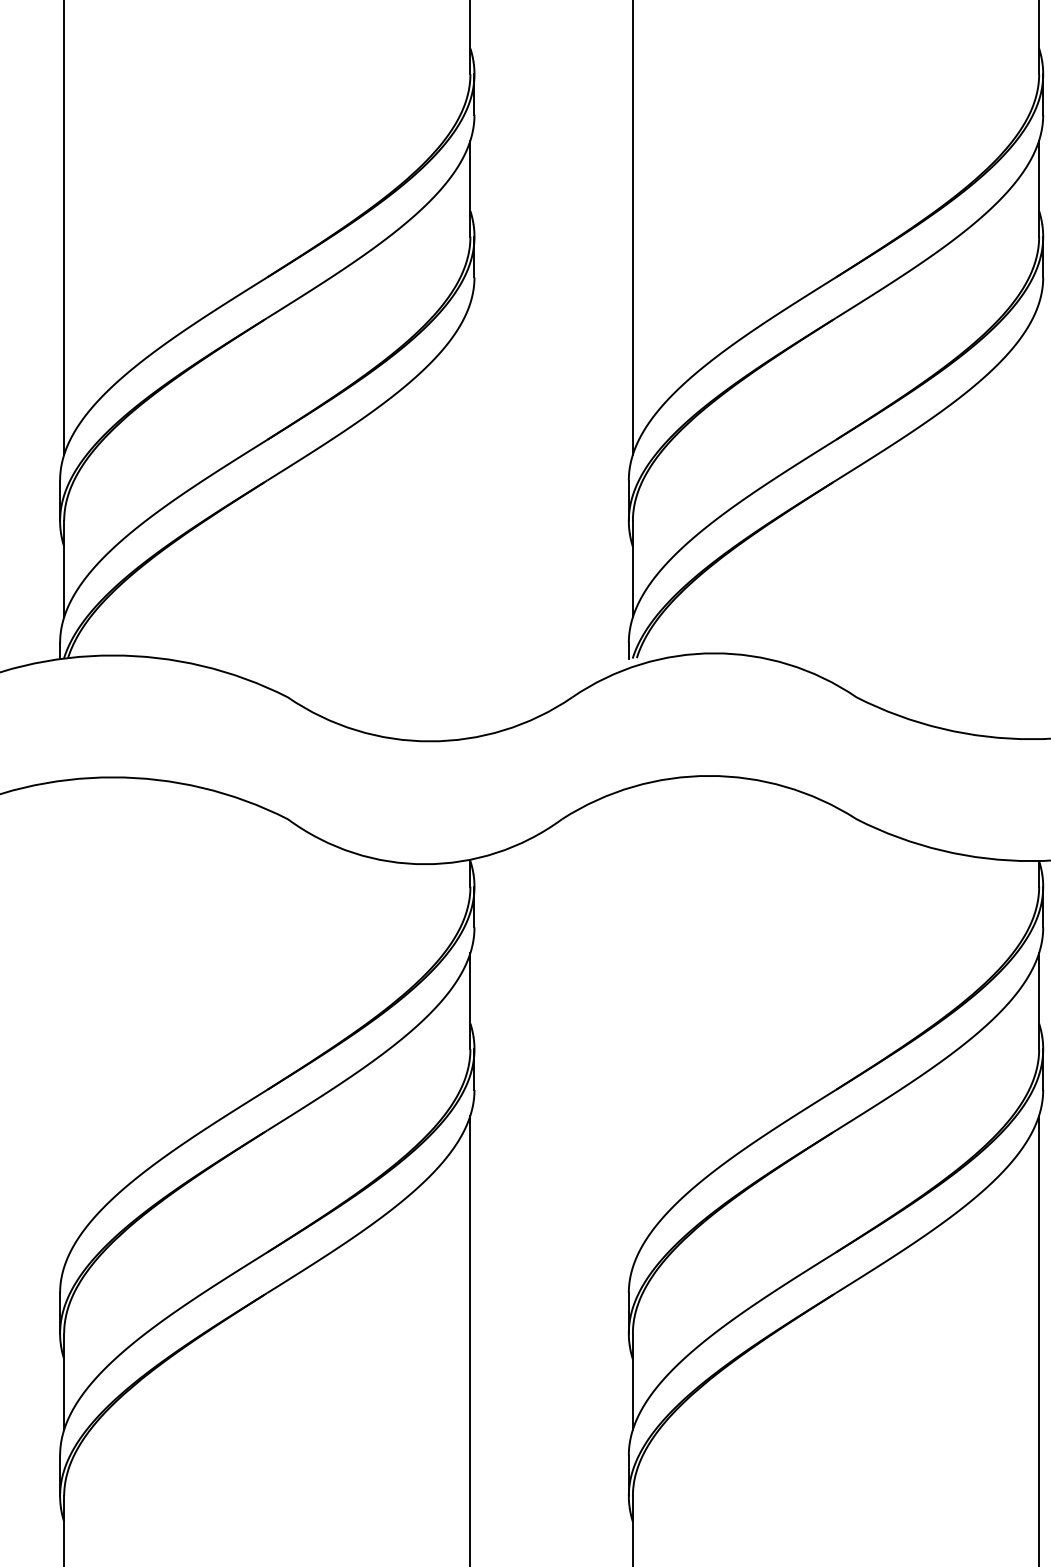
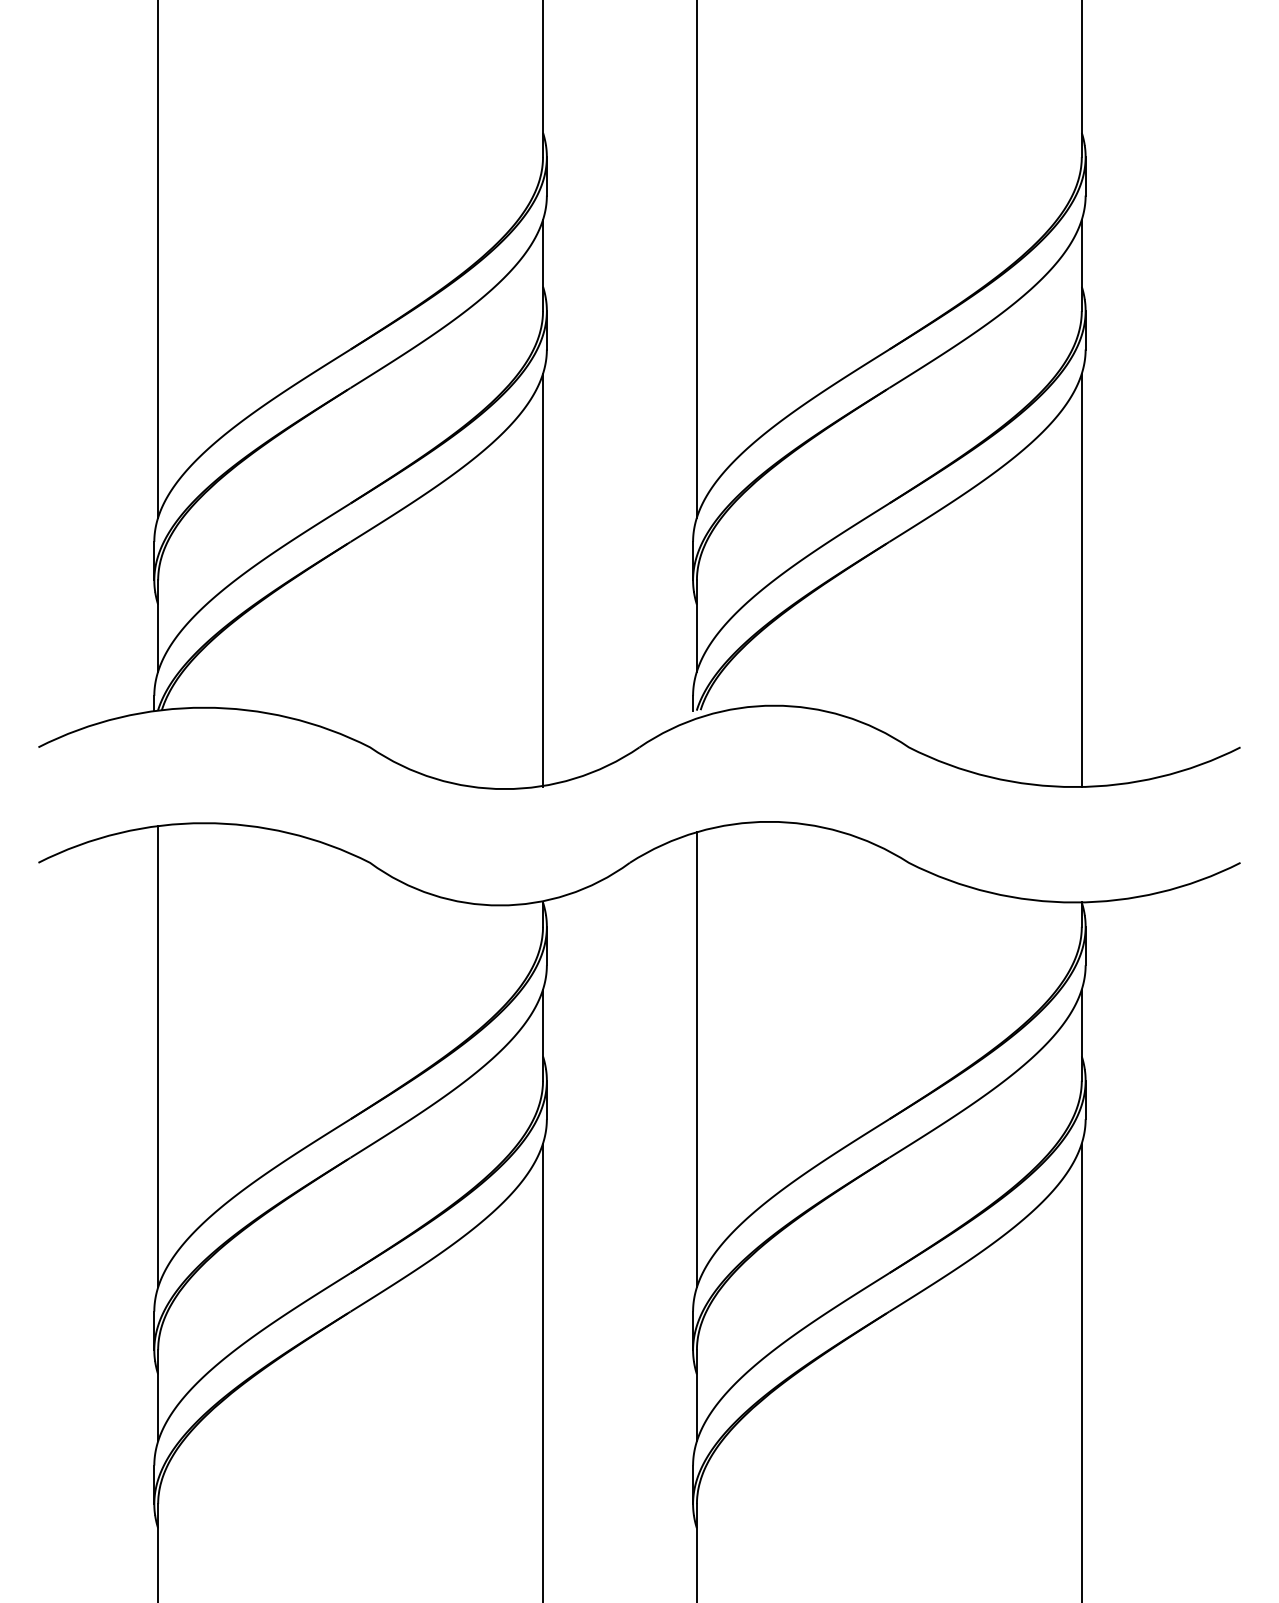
line: (470, 520) -> (543, 579), added
line: (1038, 520) -> (1081, 579), added
line: (64, 1023) -> (158, 1056), added
line: (632, 1026) -> (696, 1059), added

